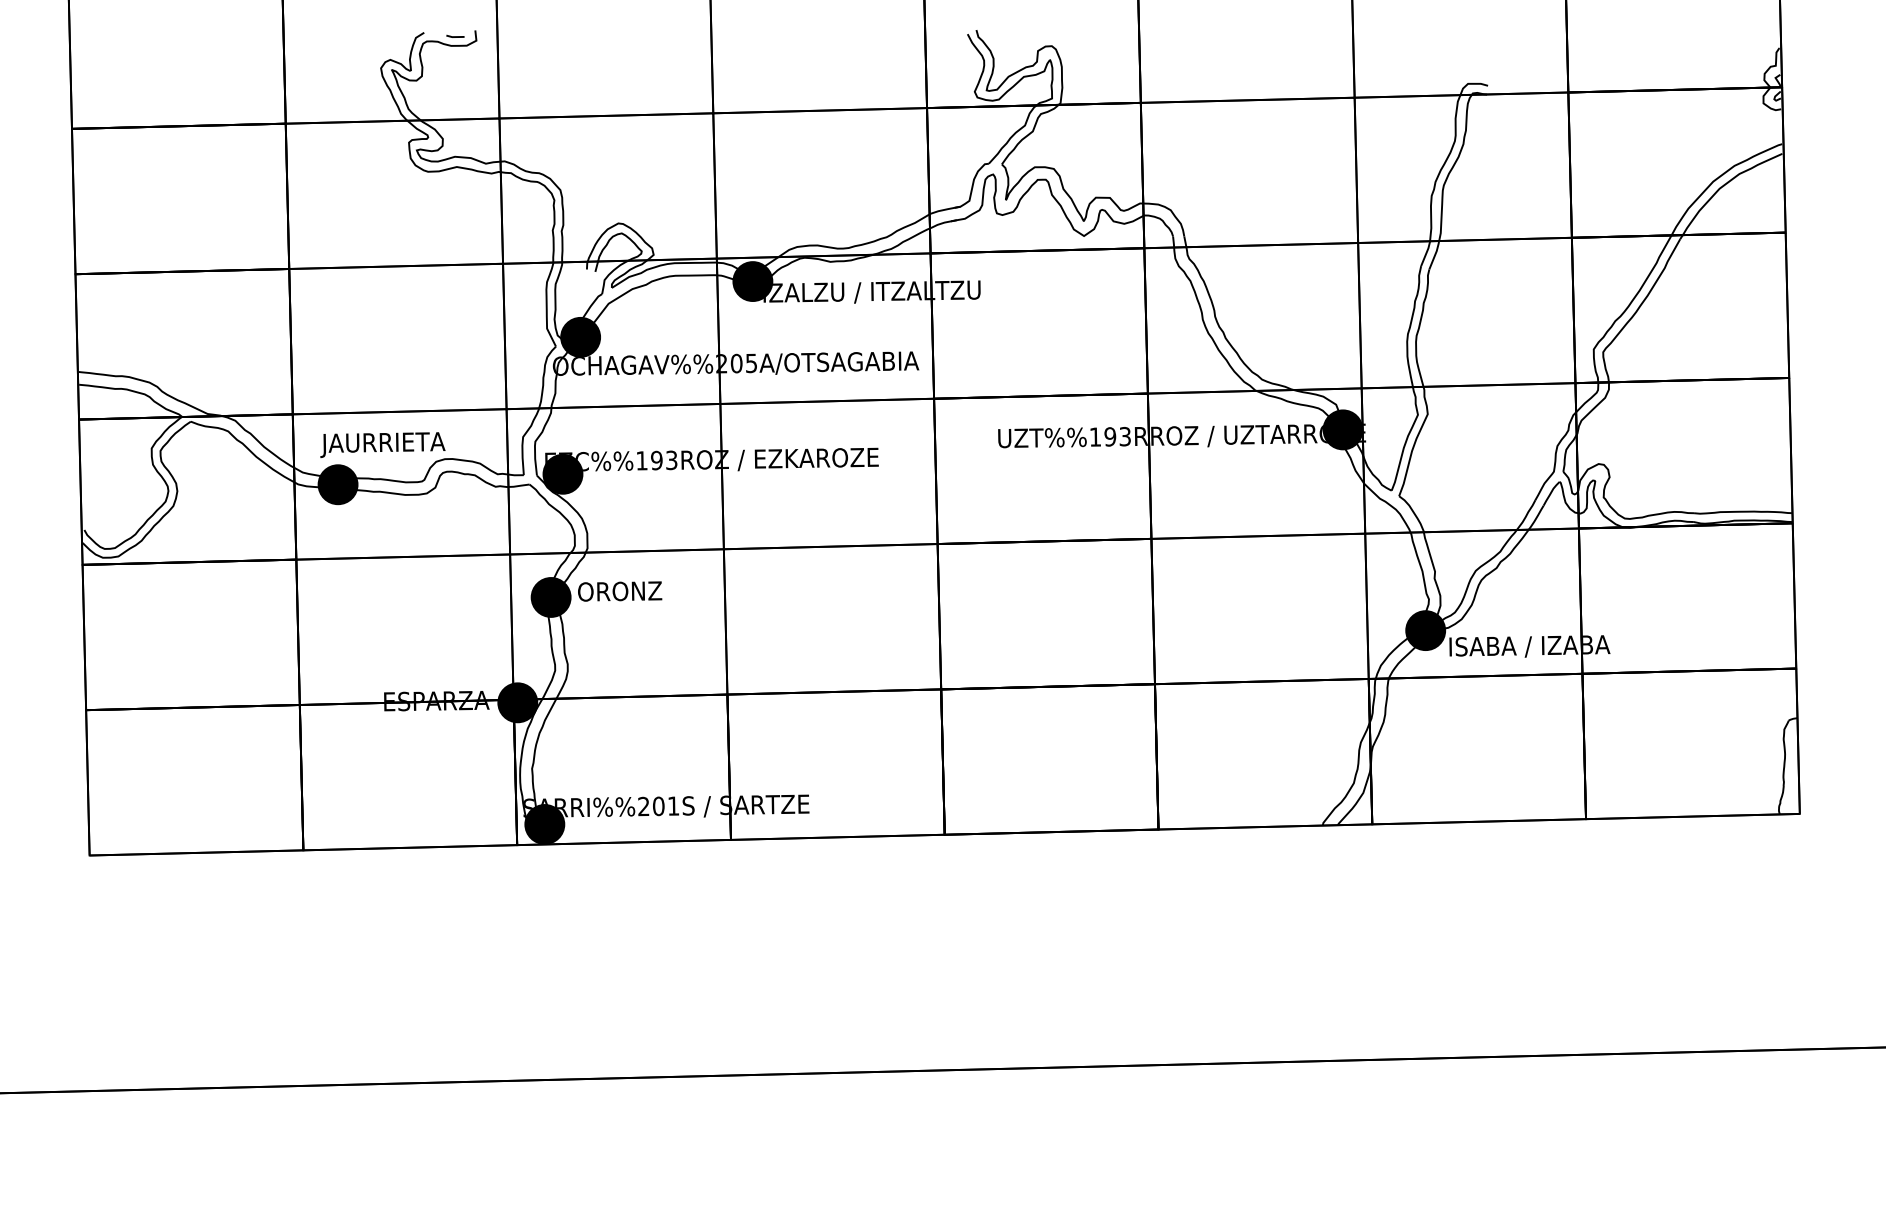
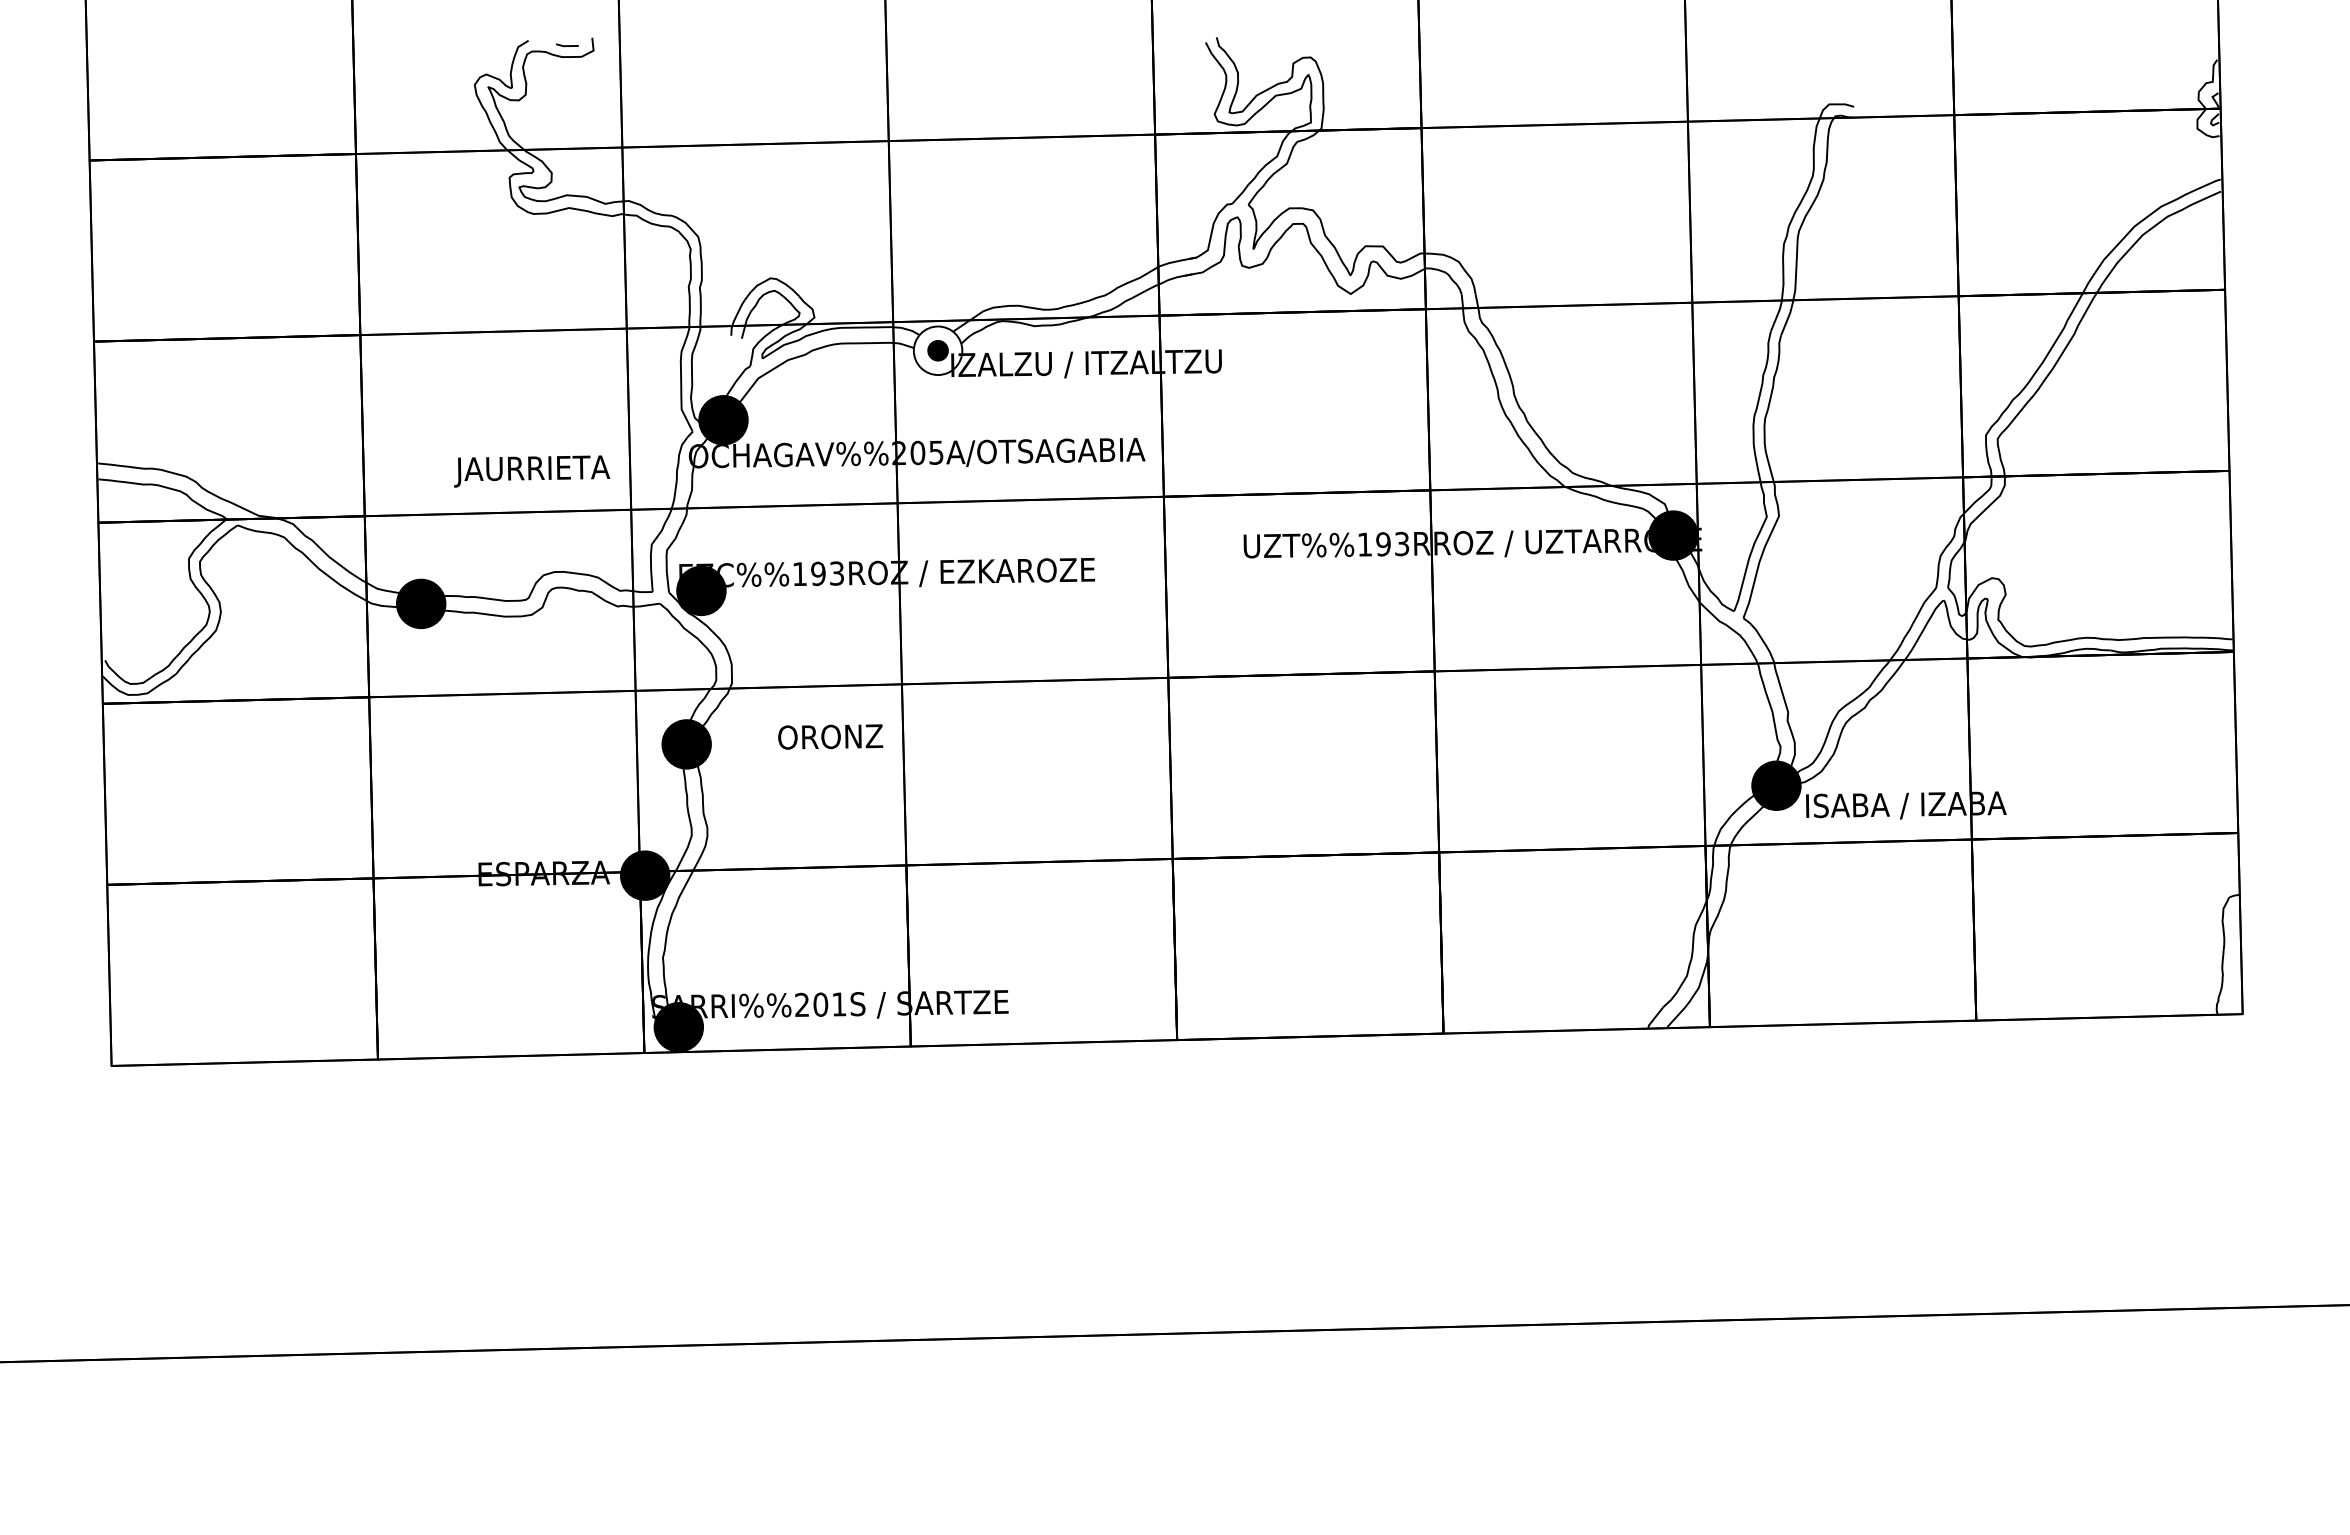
fill: (752, 281) -> (937, 350), removed
fill: (752, 281) -> (937, 350), removed
text: (383, 445) -> (532, 471), moved
text: (619, 591) -> (830, 736), moved

